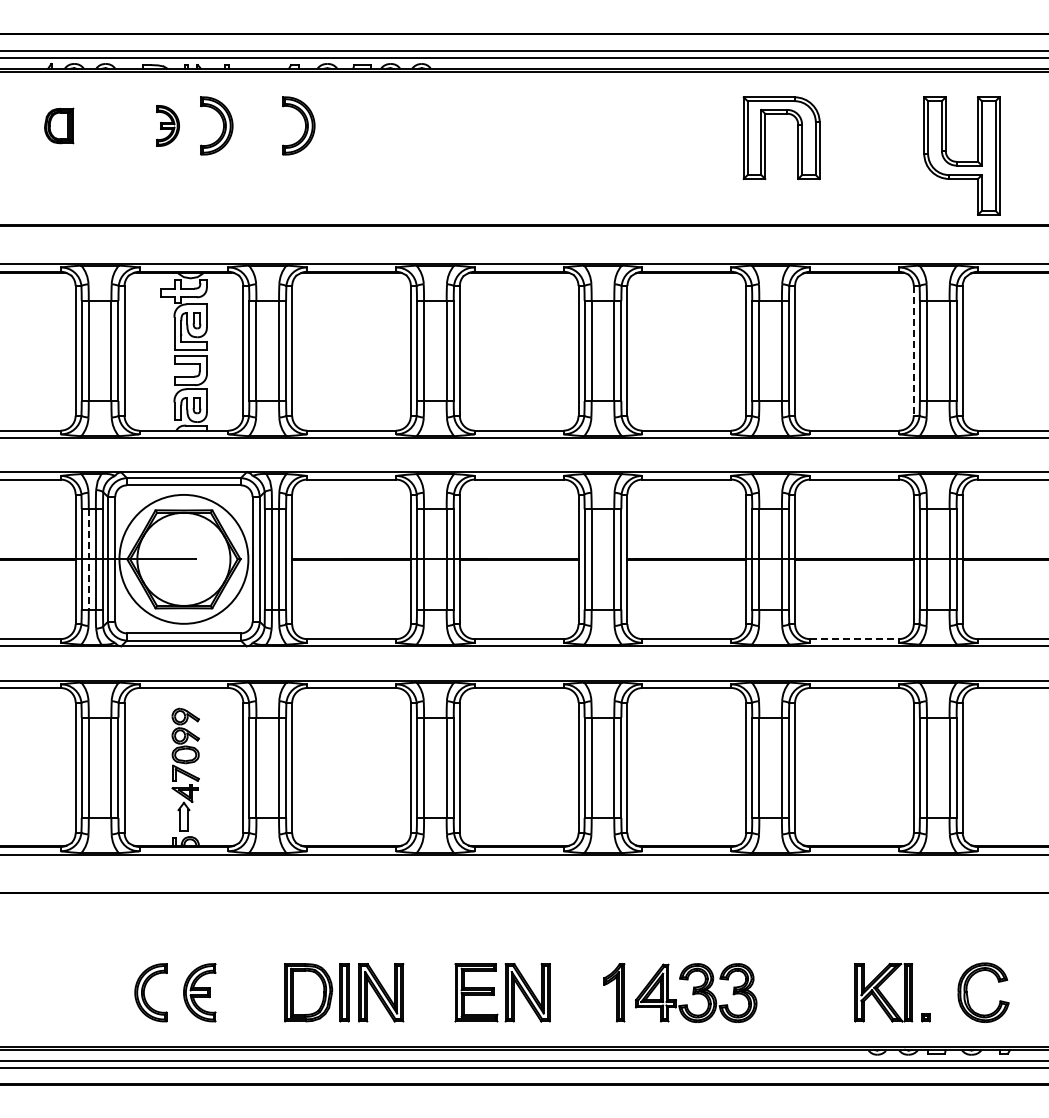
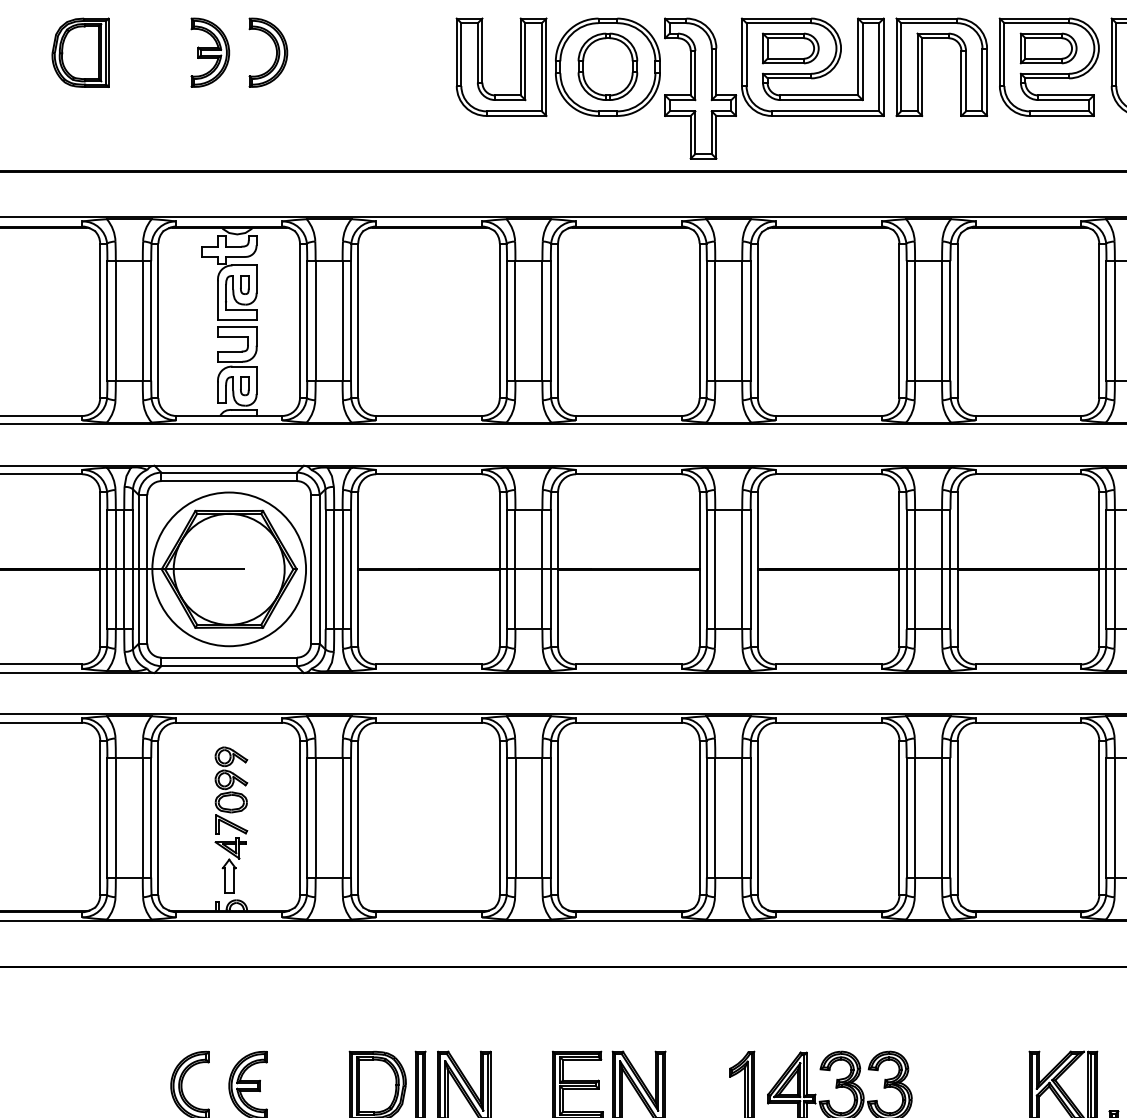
part: (304, 122) -> (372, 48), removed
part: (58, 125) -> (79, 52), size x1.67
part: (167, 125) -> (209, 52), size x1.43
part: (871, 137) -> (1048, 66), added
part: (553, 155) -> (669, 87), added
line: (913, 350) -> (1098, 320), dashed -> solid
line: (88, 559) -> (115, 569), dashed -> solid
line: (854, 639) -> (1028, 664), dashed -> solid

